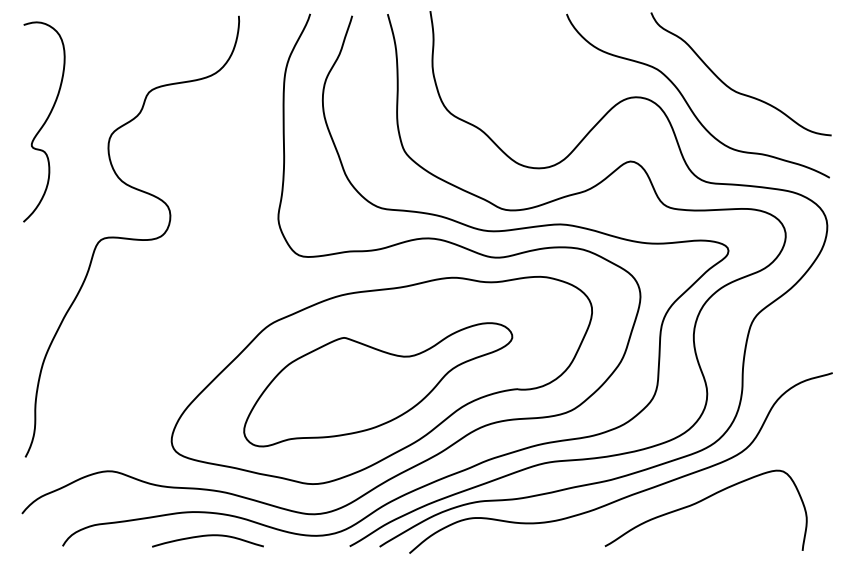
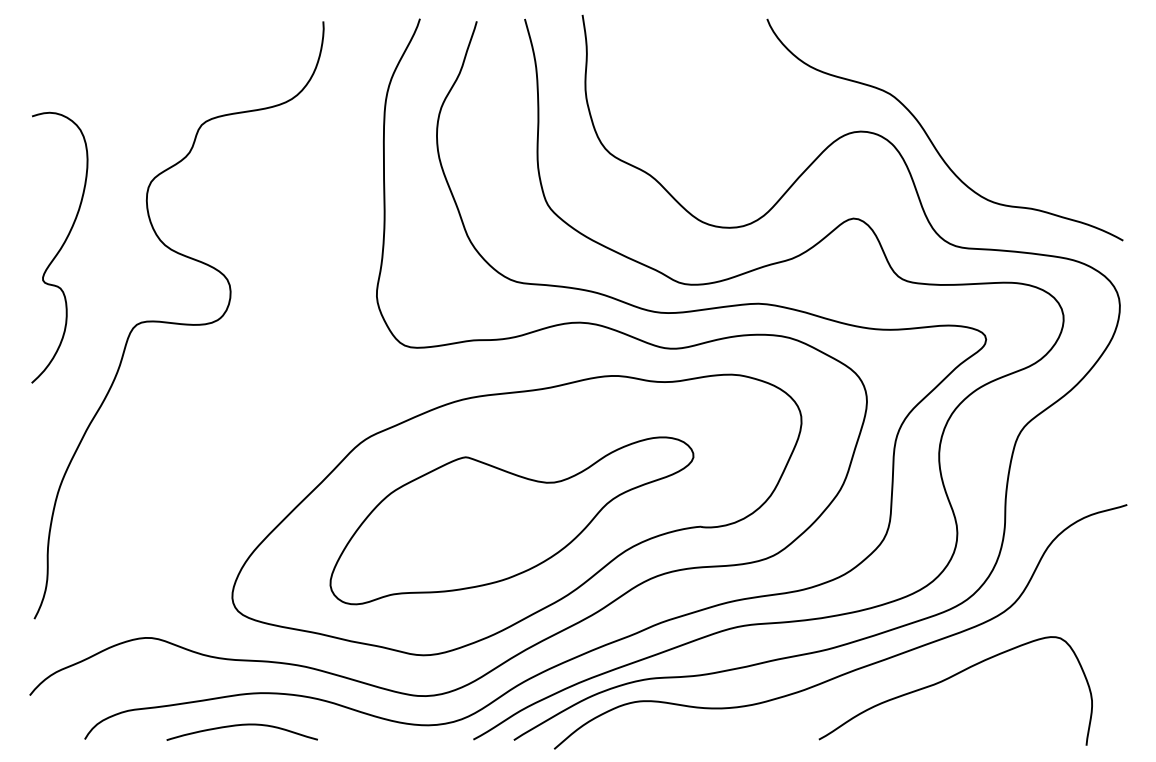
curve: (732, 88) -> (991, 119), removed
curve: (44, 121) -> (60, 246), moved
curve: (207, 536) -> (241, 726), moved

